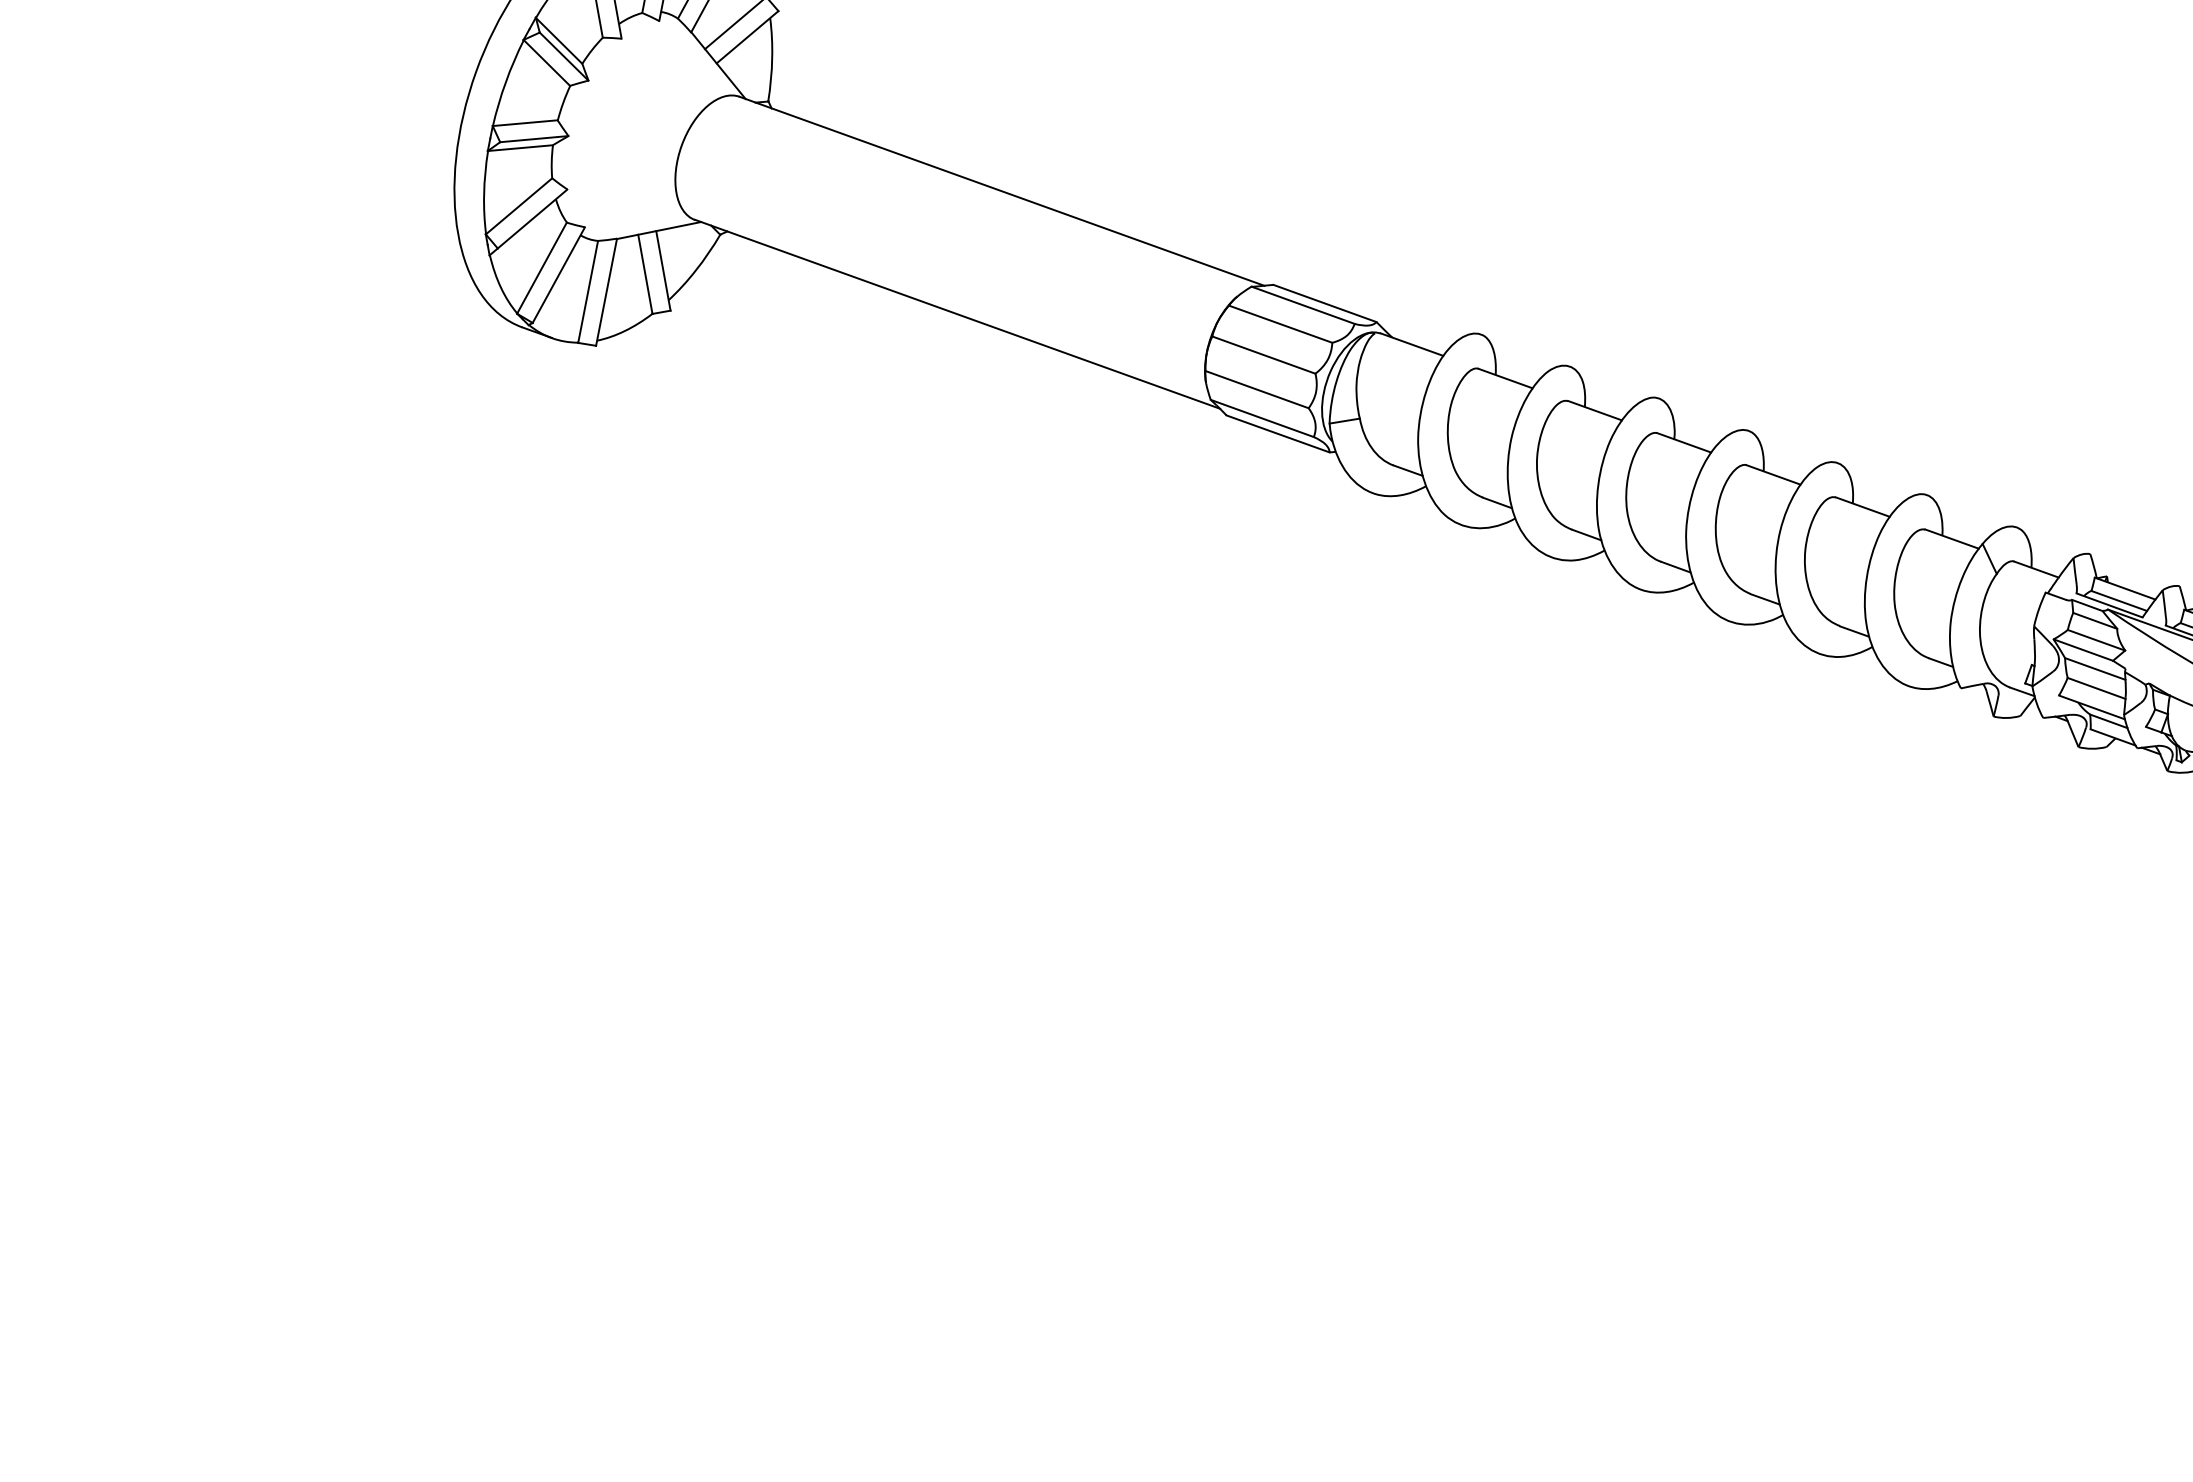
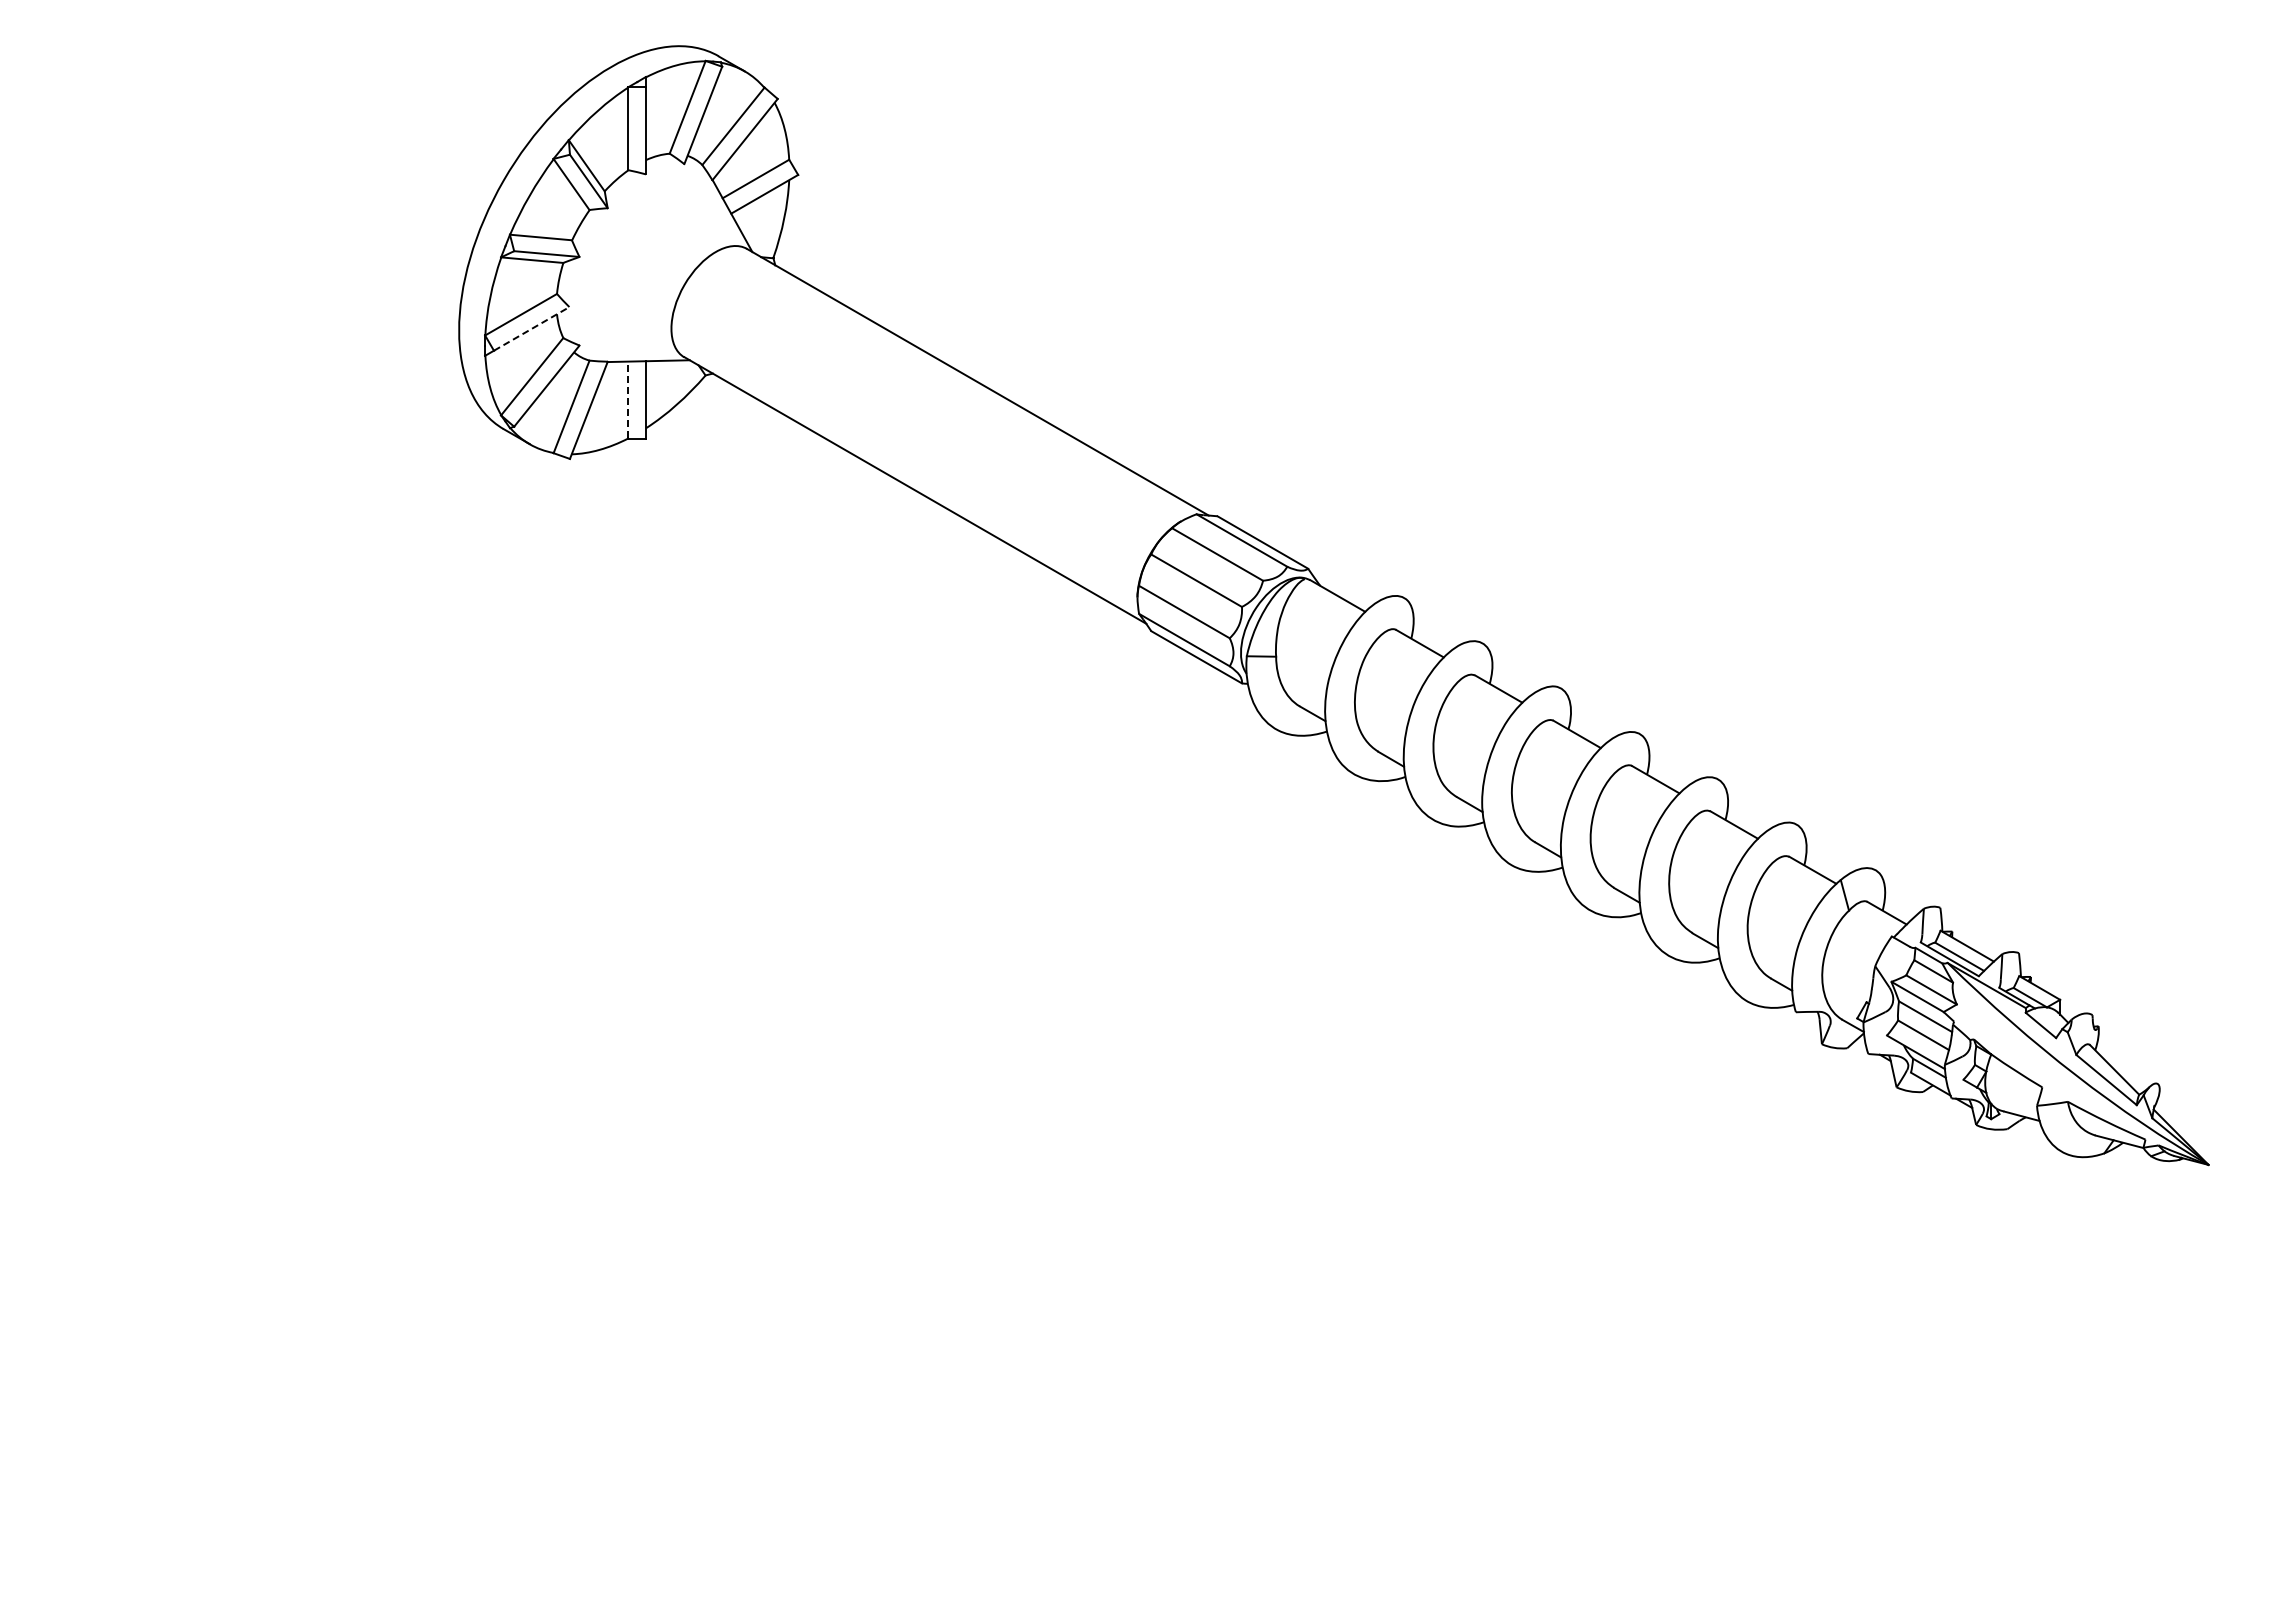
line: (532, 218) -> (531, 328), solid -> dashed
line: (645, 273) -> (628, 399), solid -> dashed

